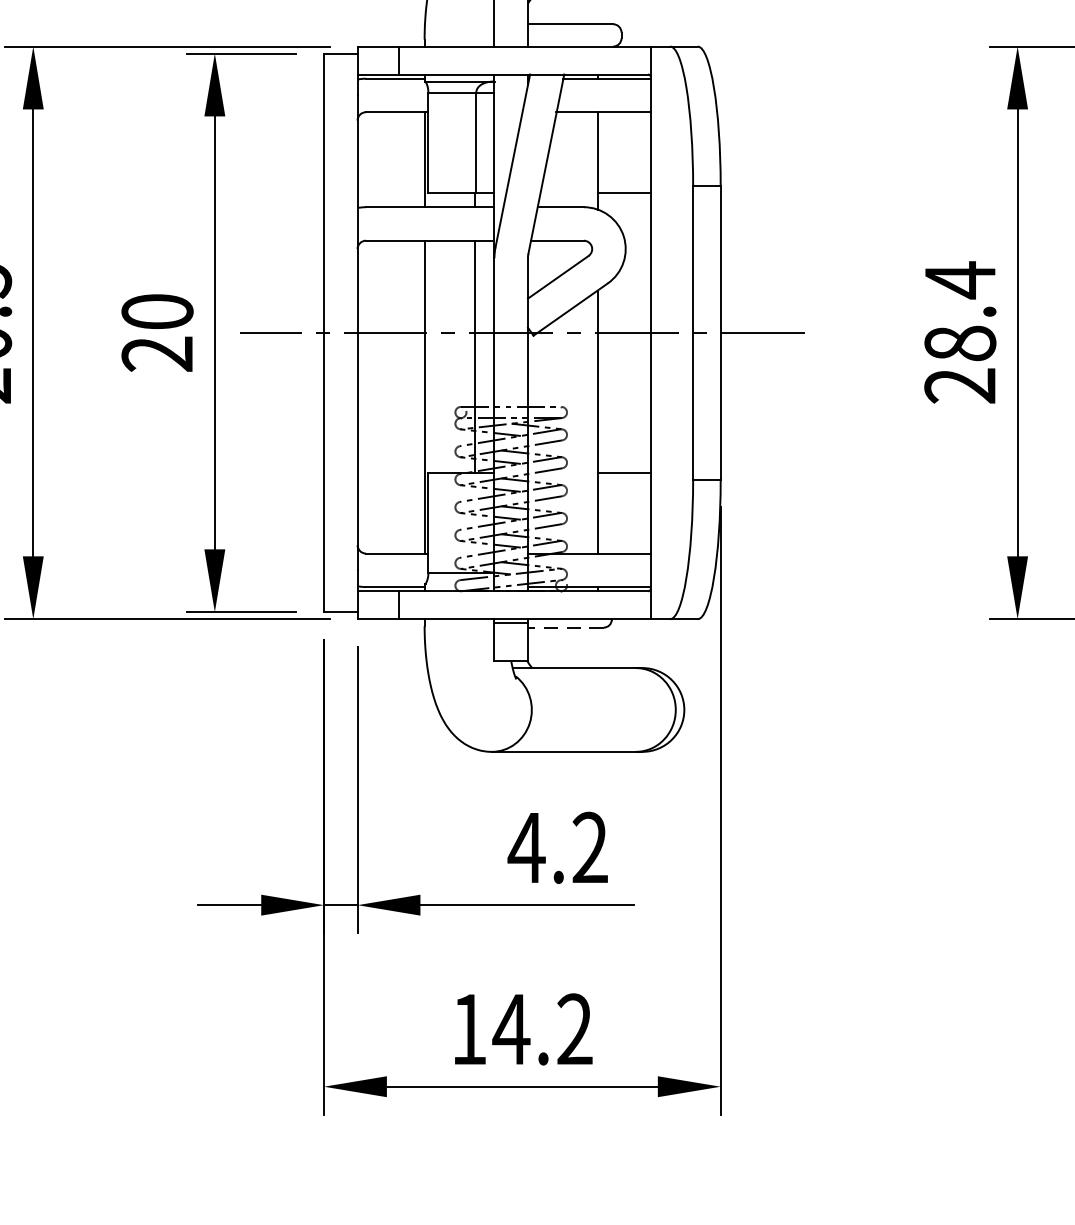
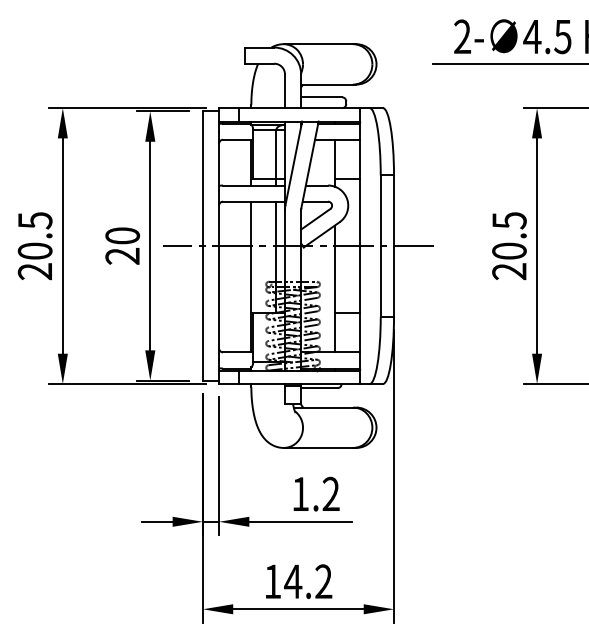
text: (960, 310) -> (509, 235), 28.4 -> 20.5
line: (563, 628) -> (318, 388), dashed -> solid
text: (526, 846) -> (300, 493), 4.2 -> 1.2

